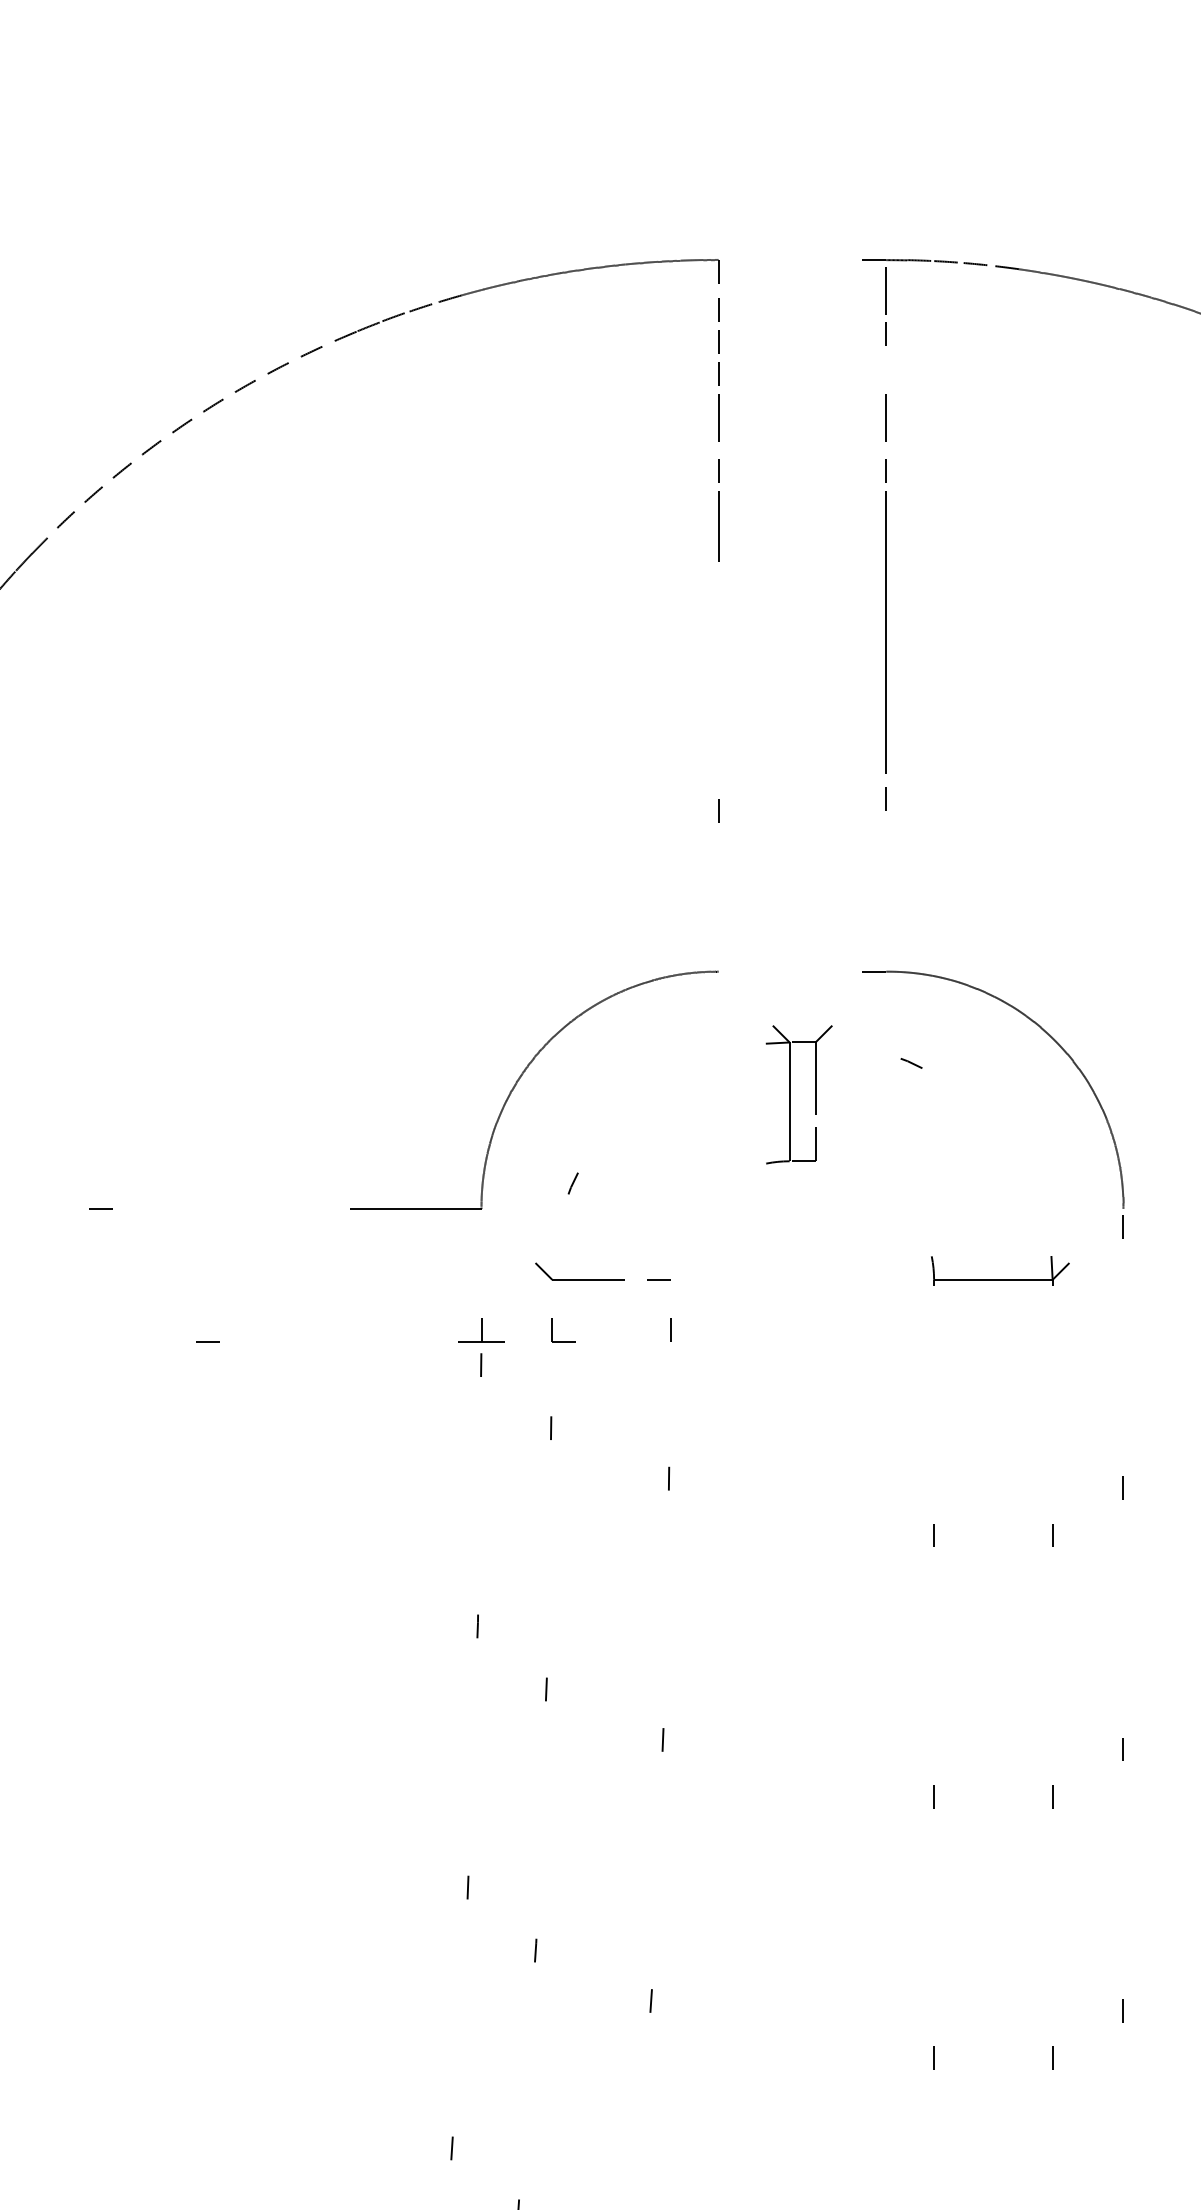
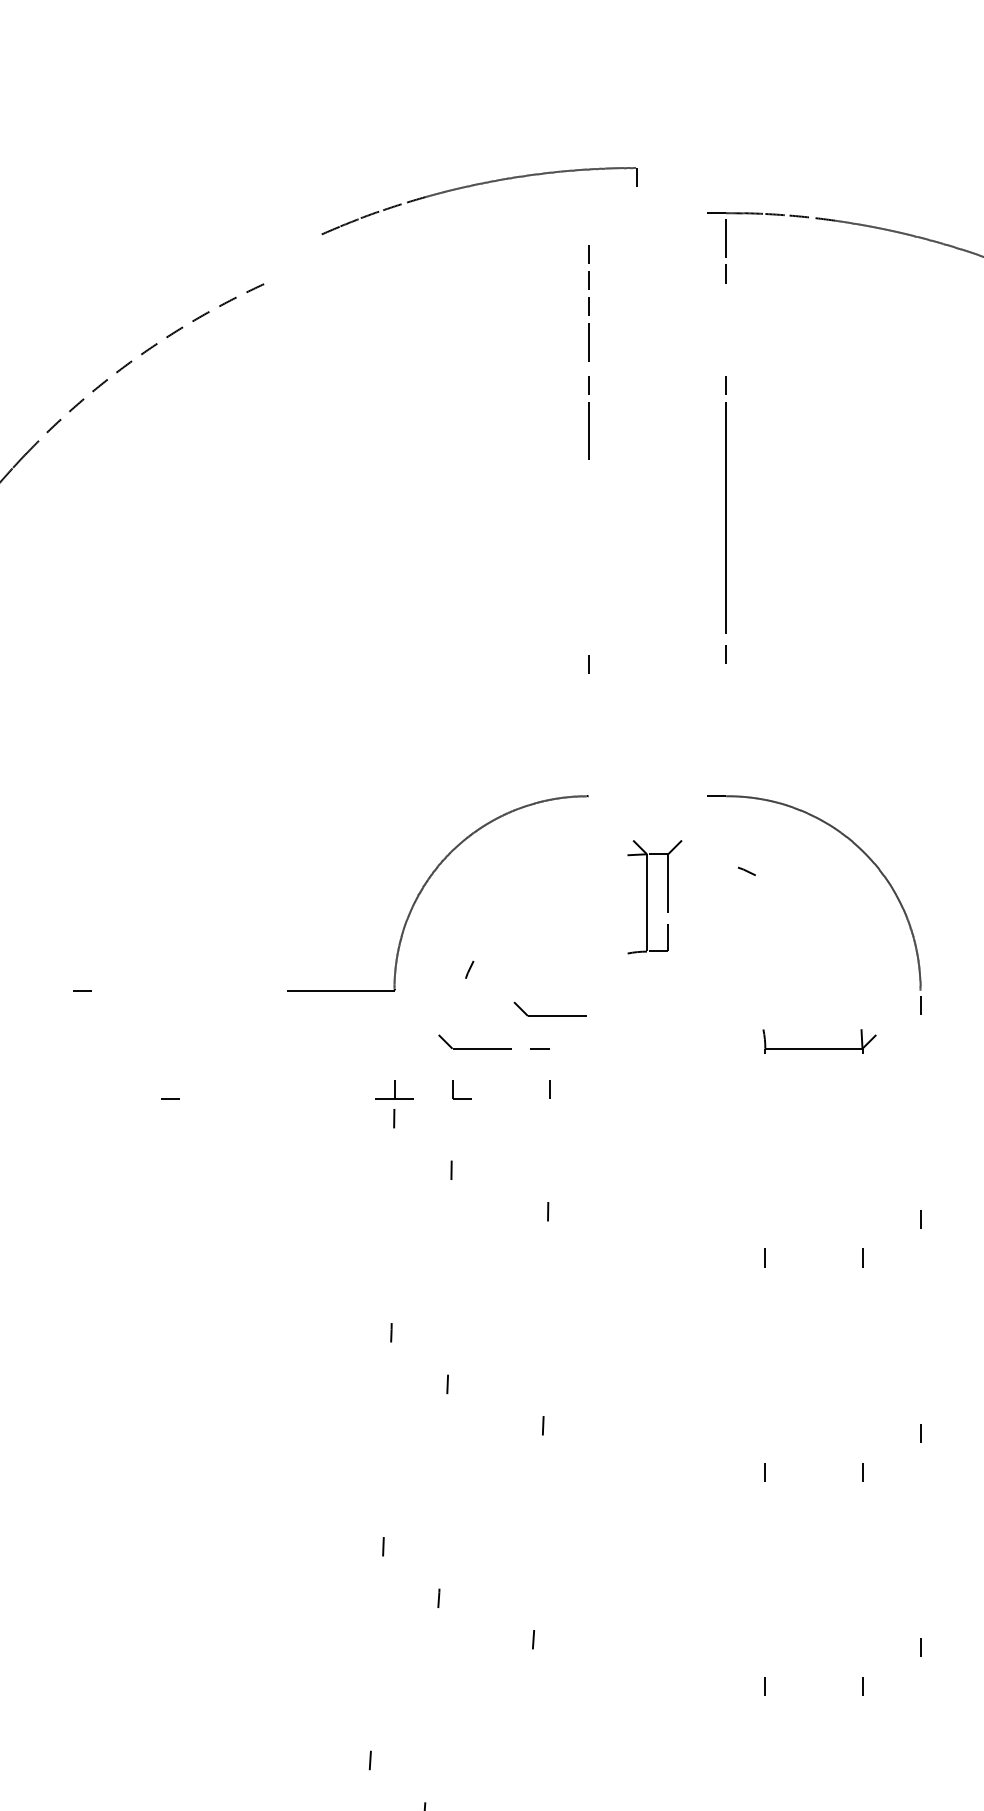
part: (523, 281) -> (476, 185), moved
line: (885, 417) -> (725, 342), removed
part: (671, 1239) -> (550, 1015), added

